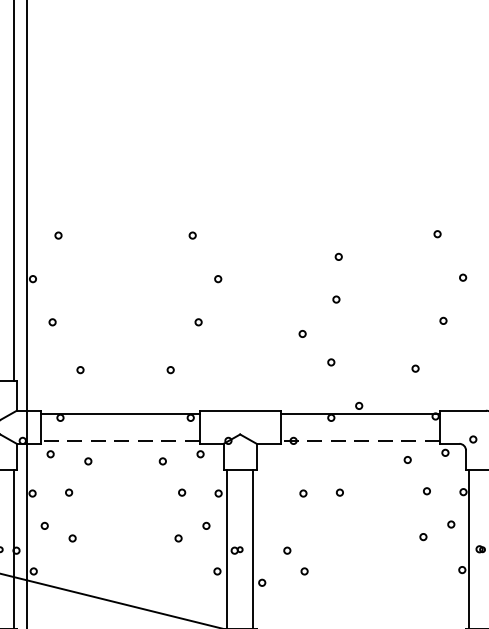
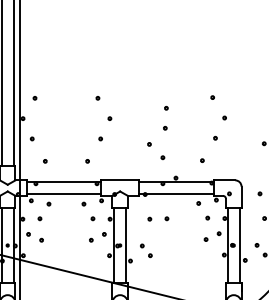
line: (119, 440) -> (63, 194), dashed -> solid
line: (358, 440) -> (175, 194), dashed -> solid

